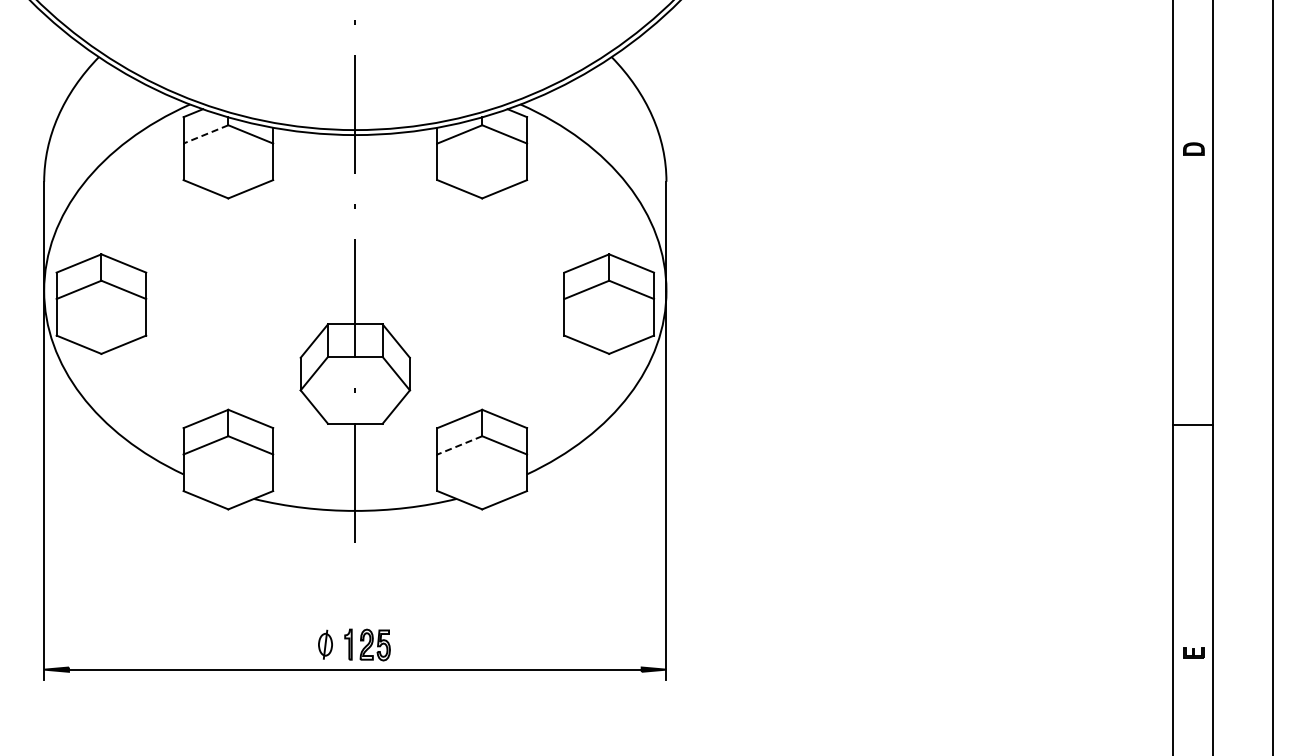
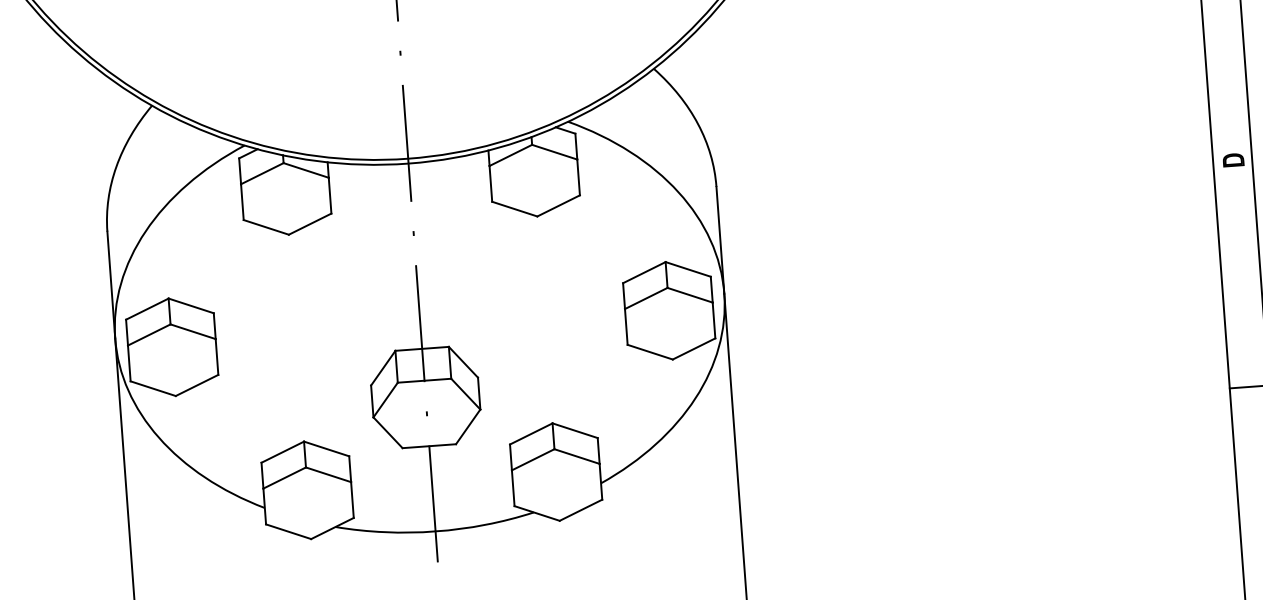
line: (205, 134) -> (261, 173), dashed -> solid
part: (1193, 148) -> (1233, 159), moved
line: (459, 445) -> (532, 459), dashed -> solid

